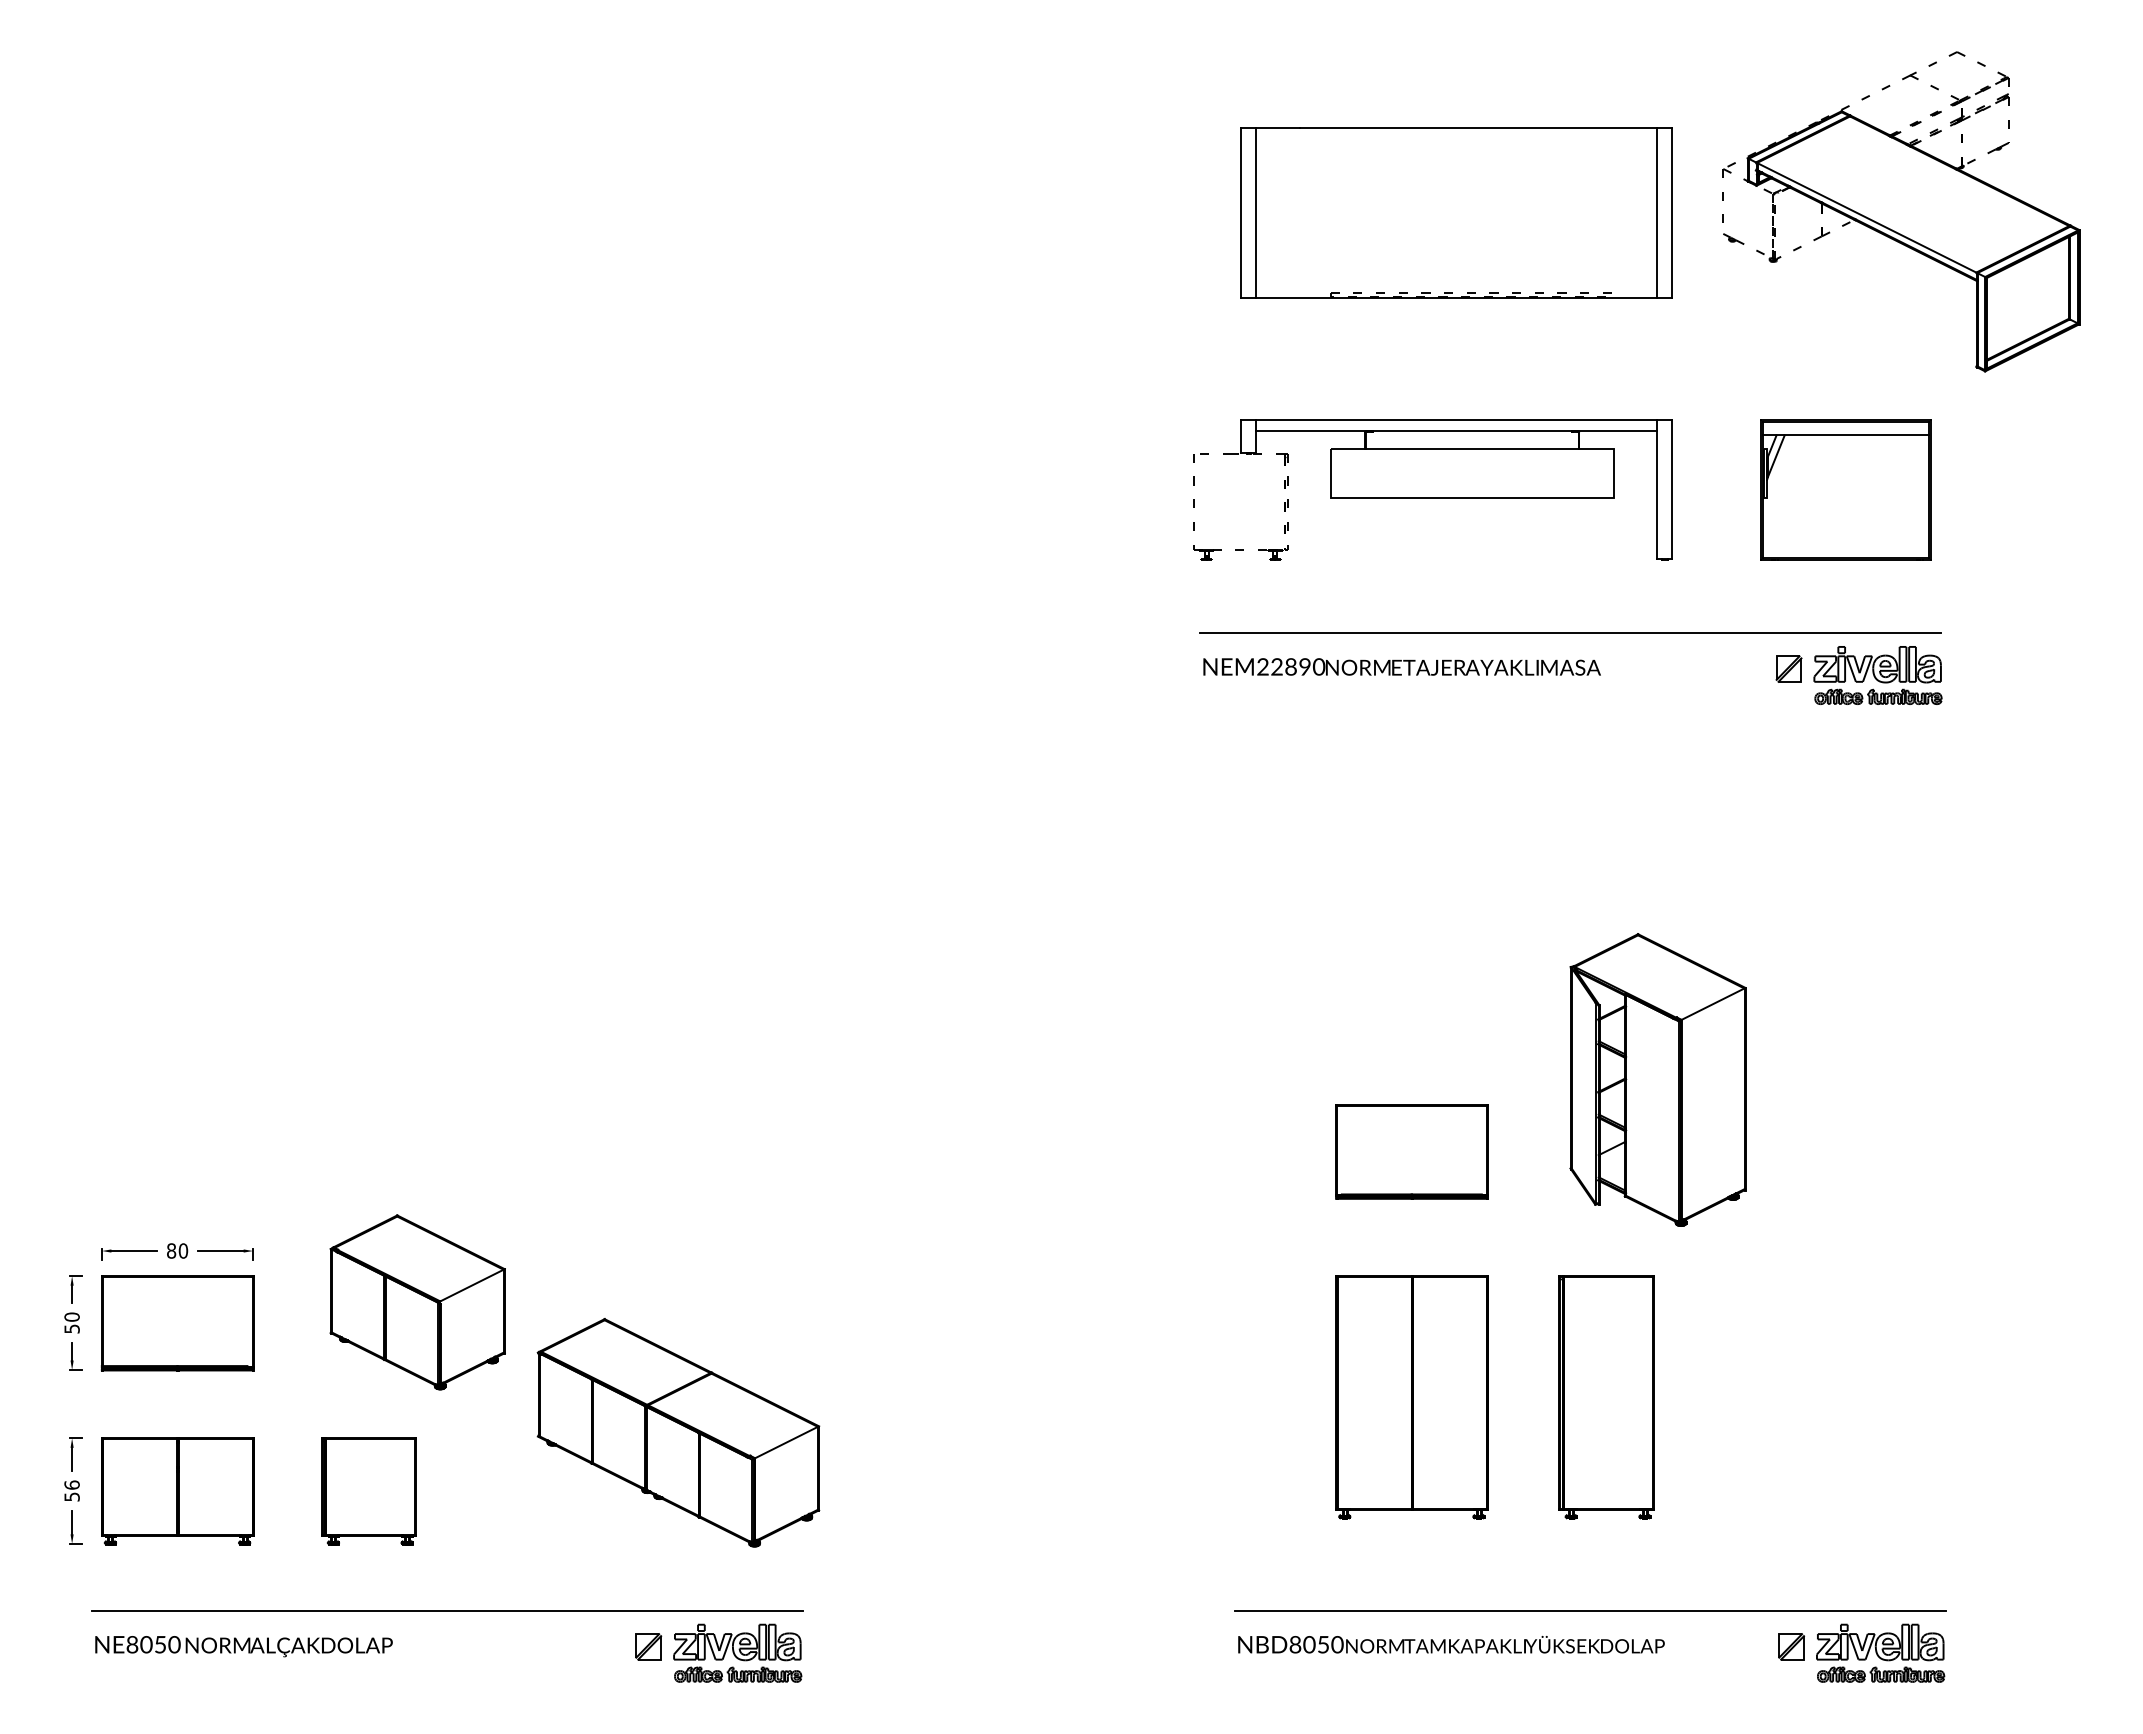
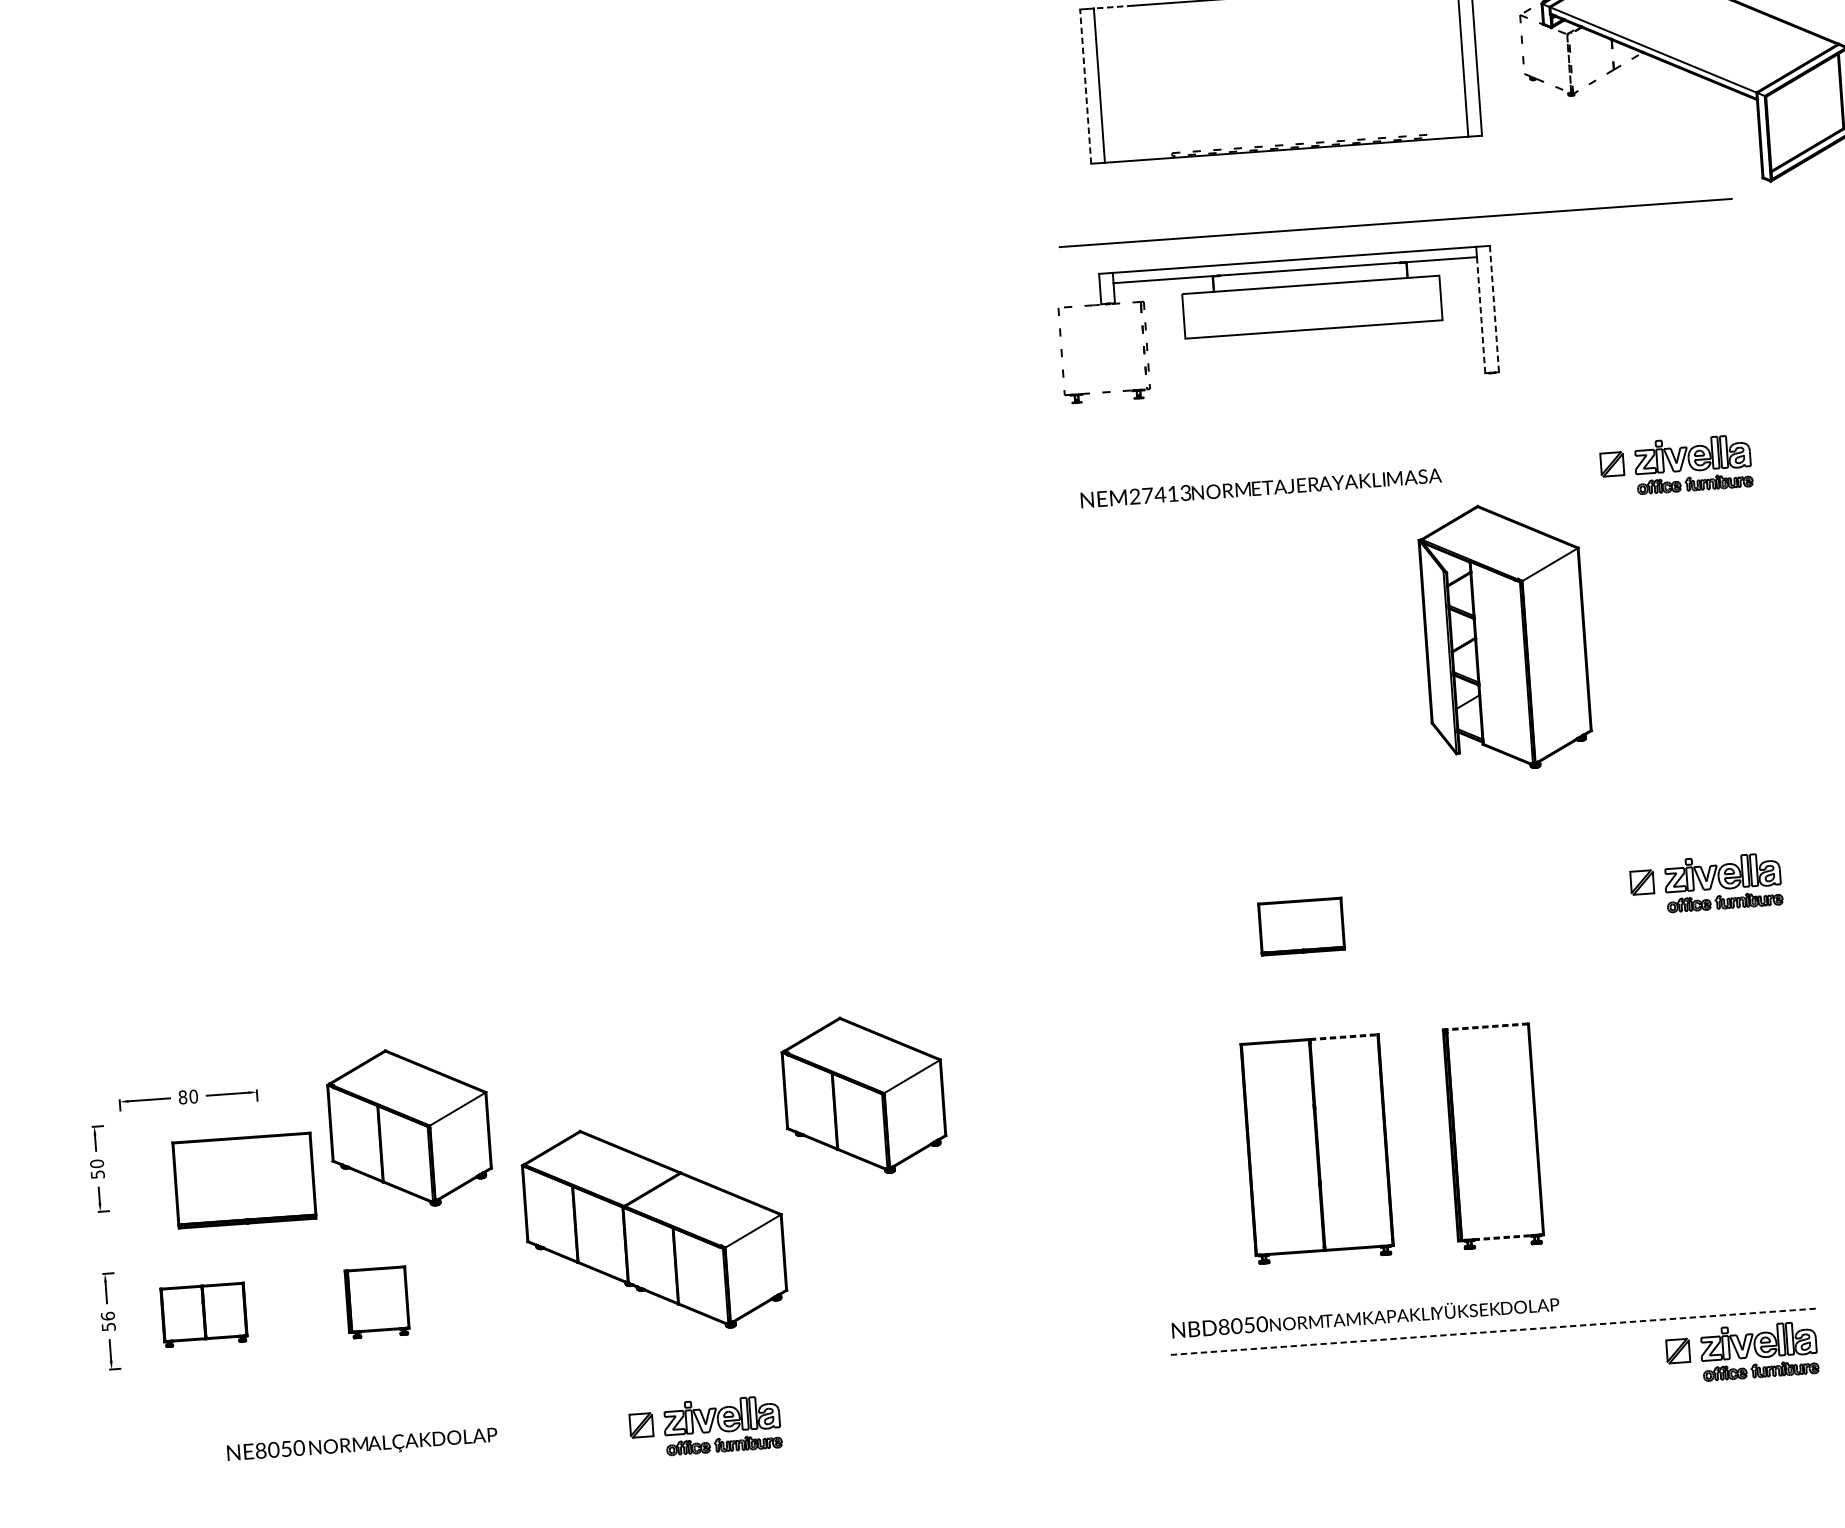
line: (1278, 128) -> (1114, 7), solid -> dashed
line: (1241, 212) -> (1085, 85), solid -> dashed
line: (1671, 489) -> (1494, 309), solid -> dashed
part: (1845, 489) -> (1651, 297), removed
line: (1656, 495) -> (1480, 315), solid -> dashed
line: (1570, 632) -> (1395, 222), moved
text: (1298, 666) -> (1167, 493), NEM22890 -> NEM27413
part: (1657, 1079) -> (1504, 636), moved
part: (1858, 1136) -> (1705, 883), added
part: (1411, 1151) -> (1301, 926), size x0.6
line: (1449, 1276) -> (1343, 1037), solid -> dashed
line: (1607, 1276) -> (1487, 1027), solid -> dashed
part: (918, 1302) -> (863, 1095), added
part: (177, 1323) -> (244, 1180), moved
part: (177, 1491) -> (203, 1315), size x0.6
part: (368, 1491) -> (377, 1302), size x0.7
line: (1608, 1508) -> (1503, 1237), solid -> dashed
line: (447, 1611) -> (456, 1406), removed
line: (1590, 1611) -> (1493, 1332), solid -> dashed
text: (1451, 1644) -> (1365, 1316), moved
text: (243, 1646) -> (361, 1445), moved

